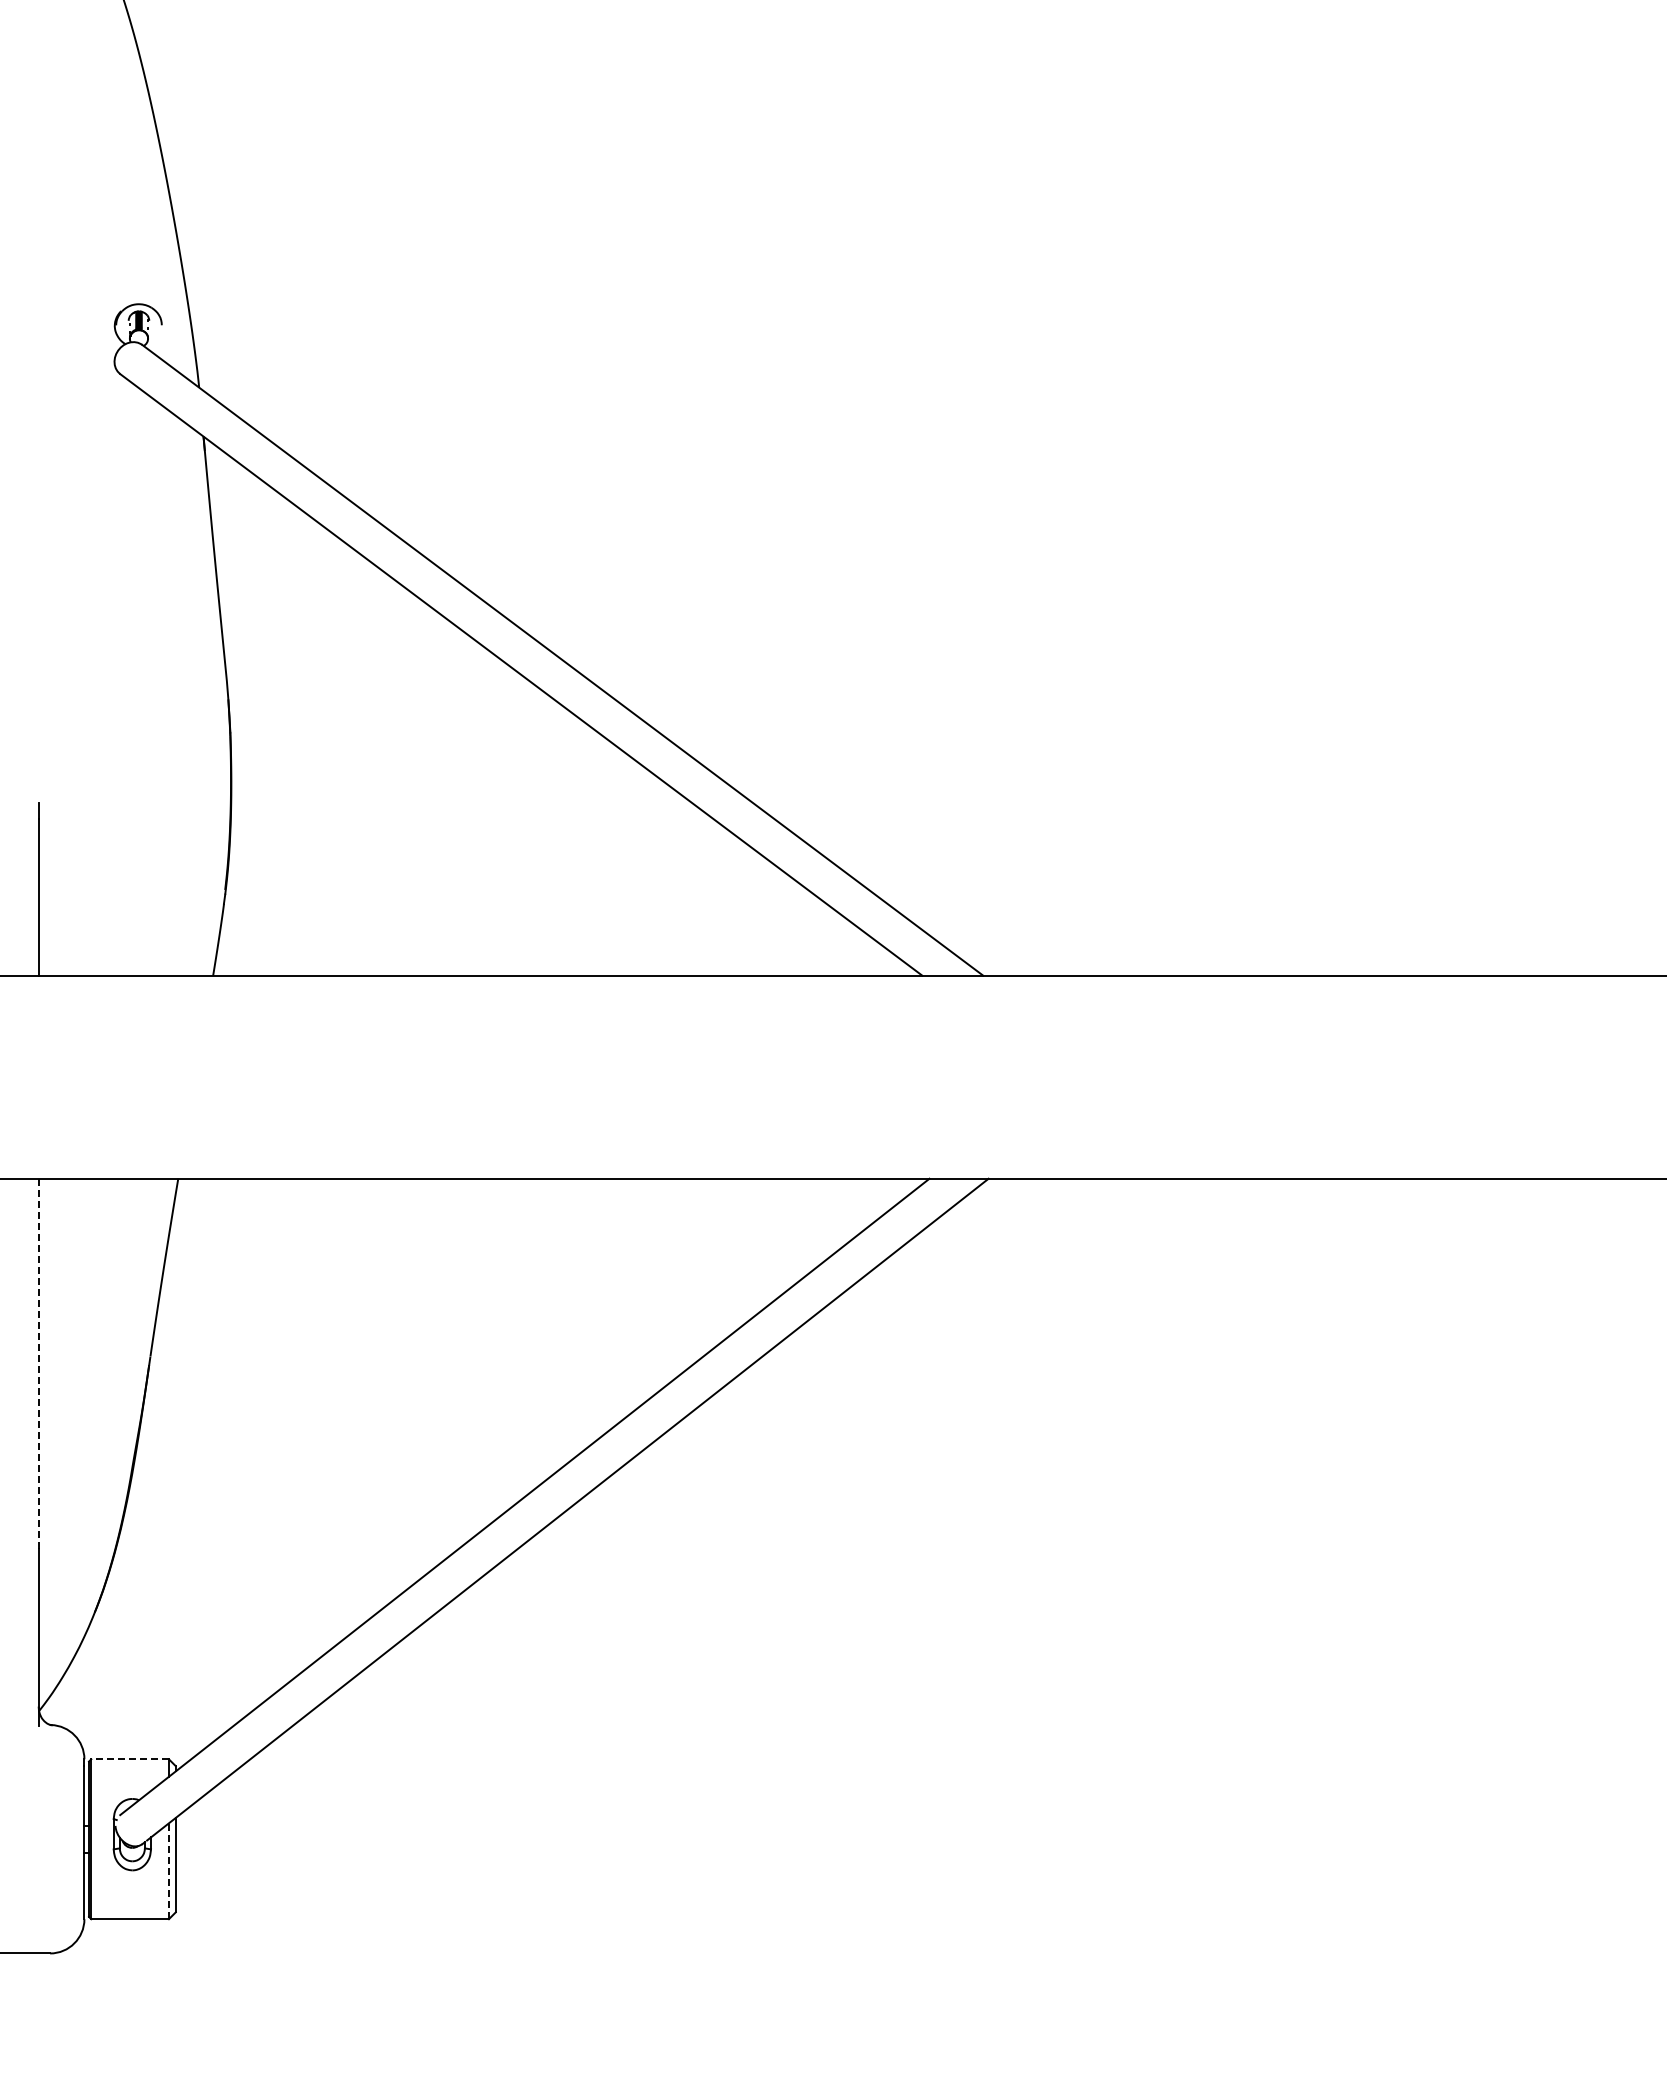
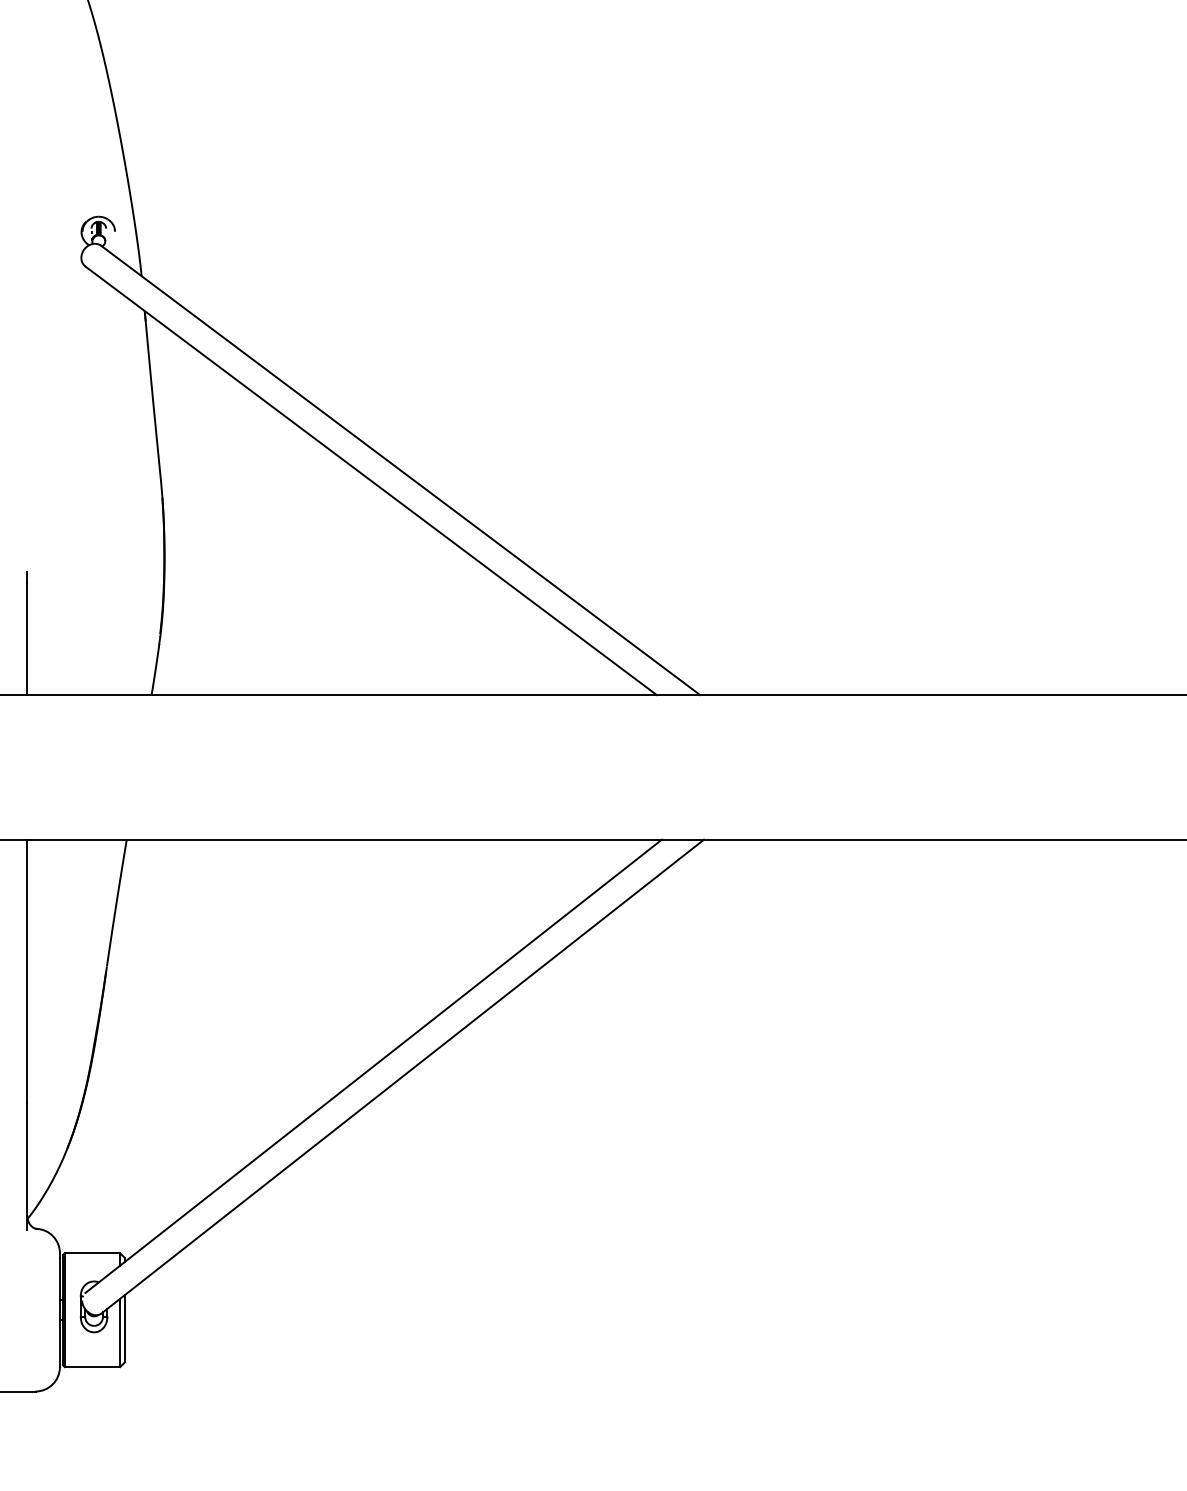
line: (38, 1364) -> (27, 972), dashed -> solid
line: (130, 1759) -> (92, 1253), dashed -> solid
line: (168, 1871) -> (119, 1333), dashed -> solid

